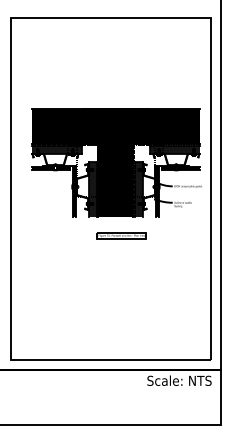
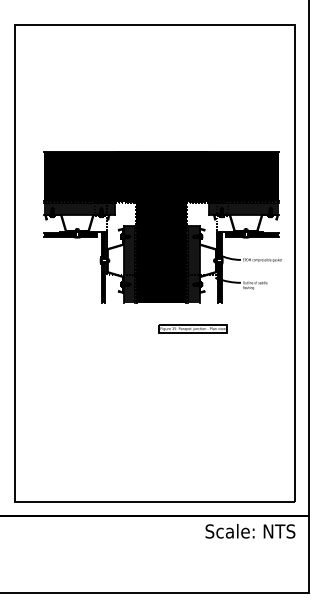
part: (121, 235) -> (192, 328), moved

